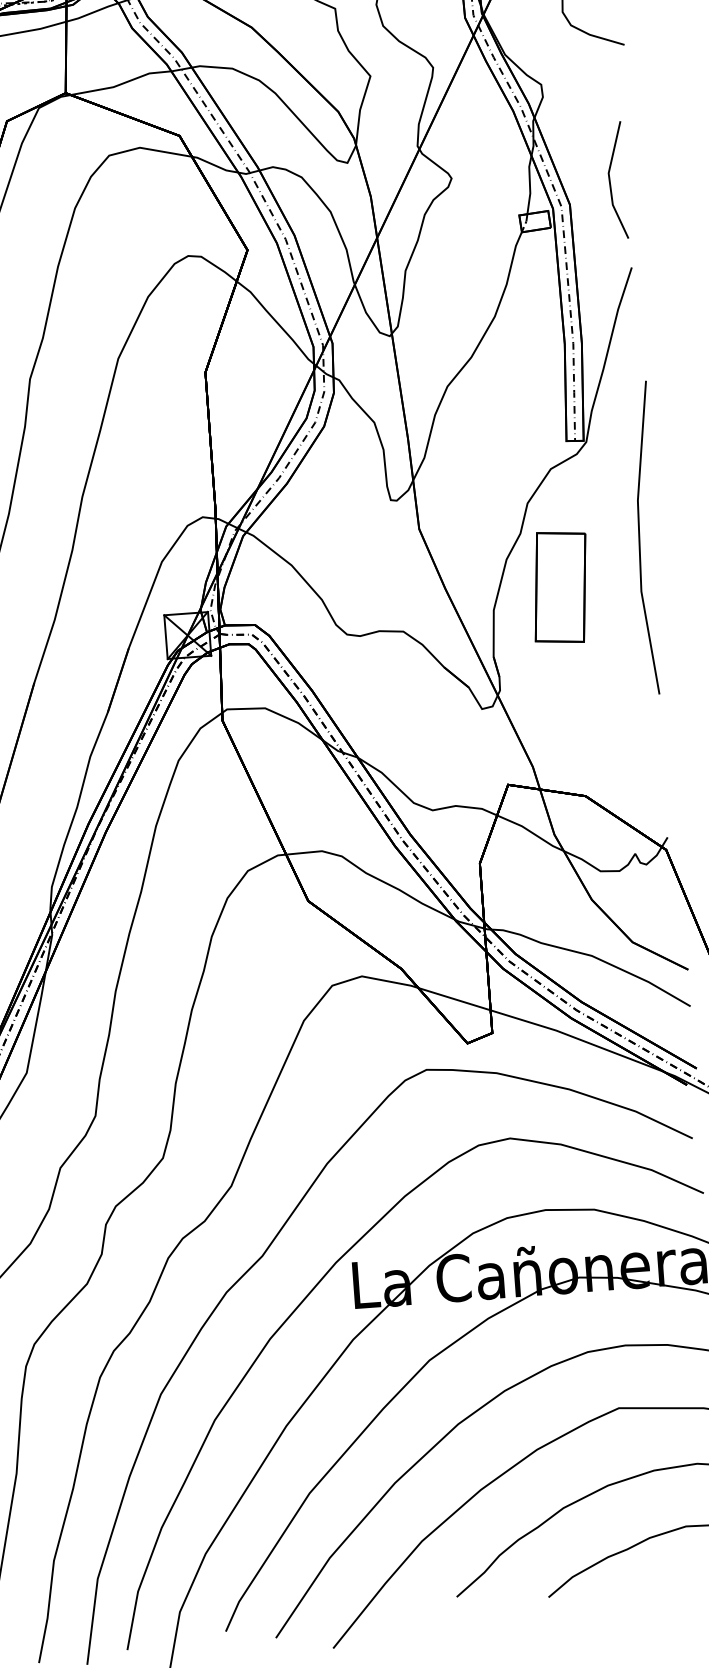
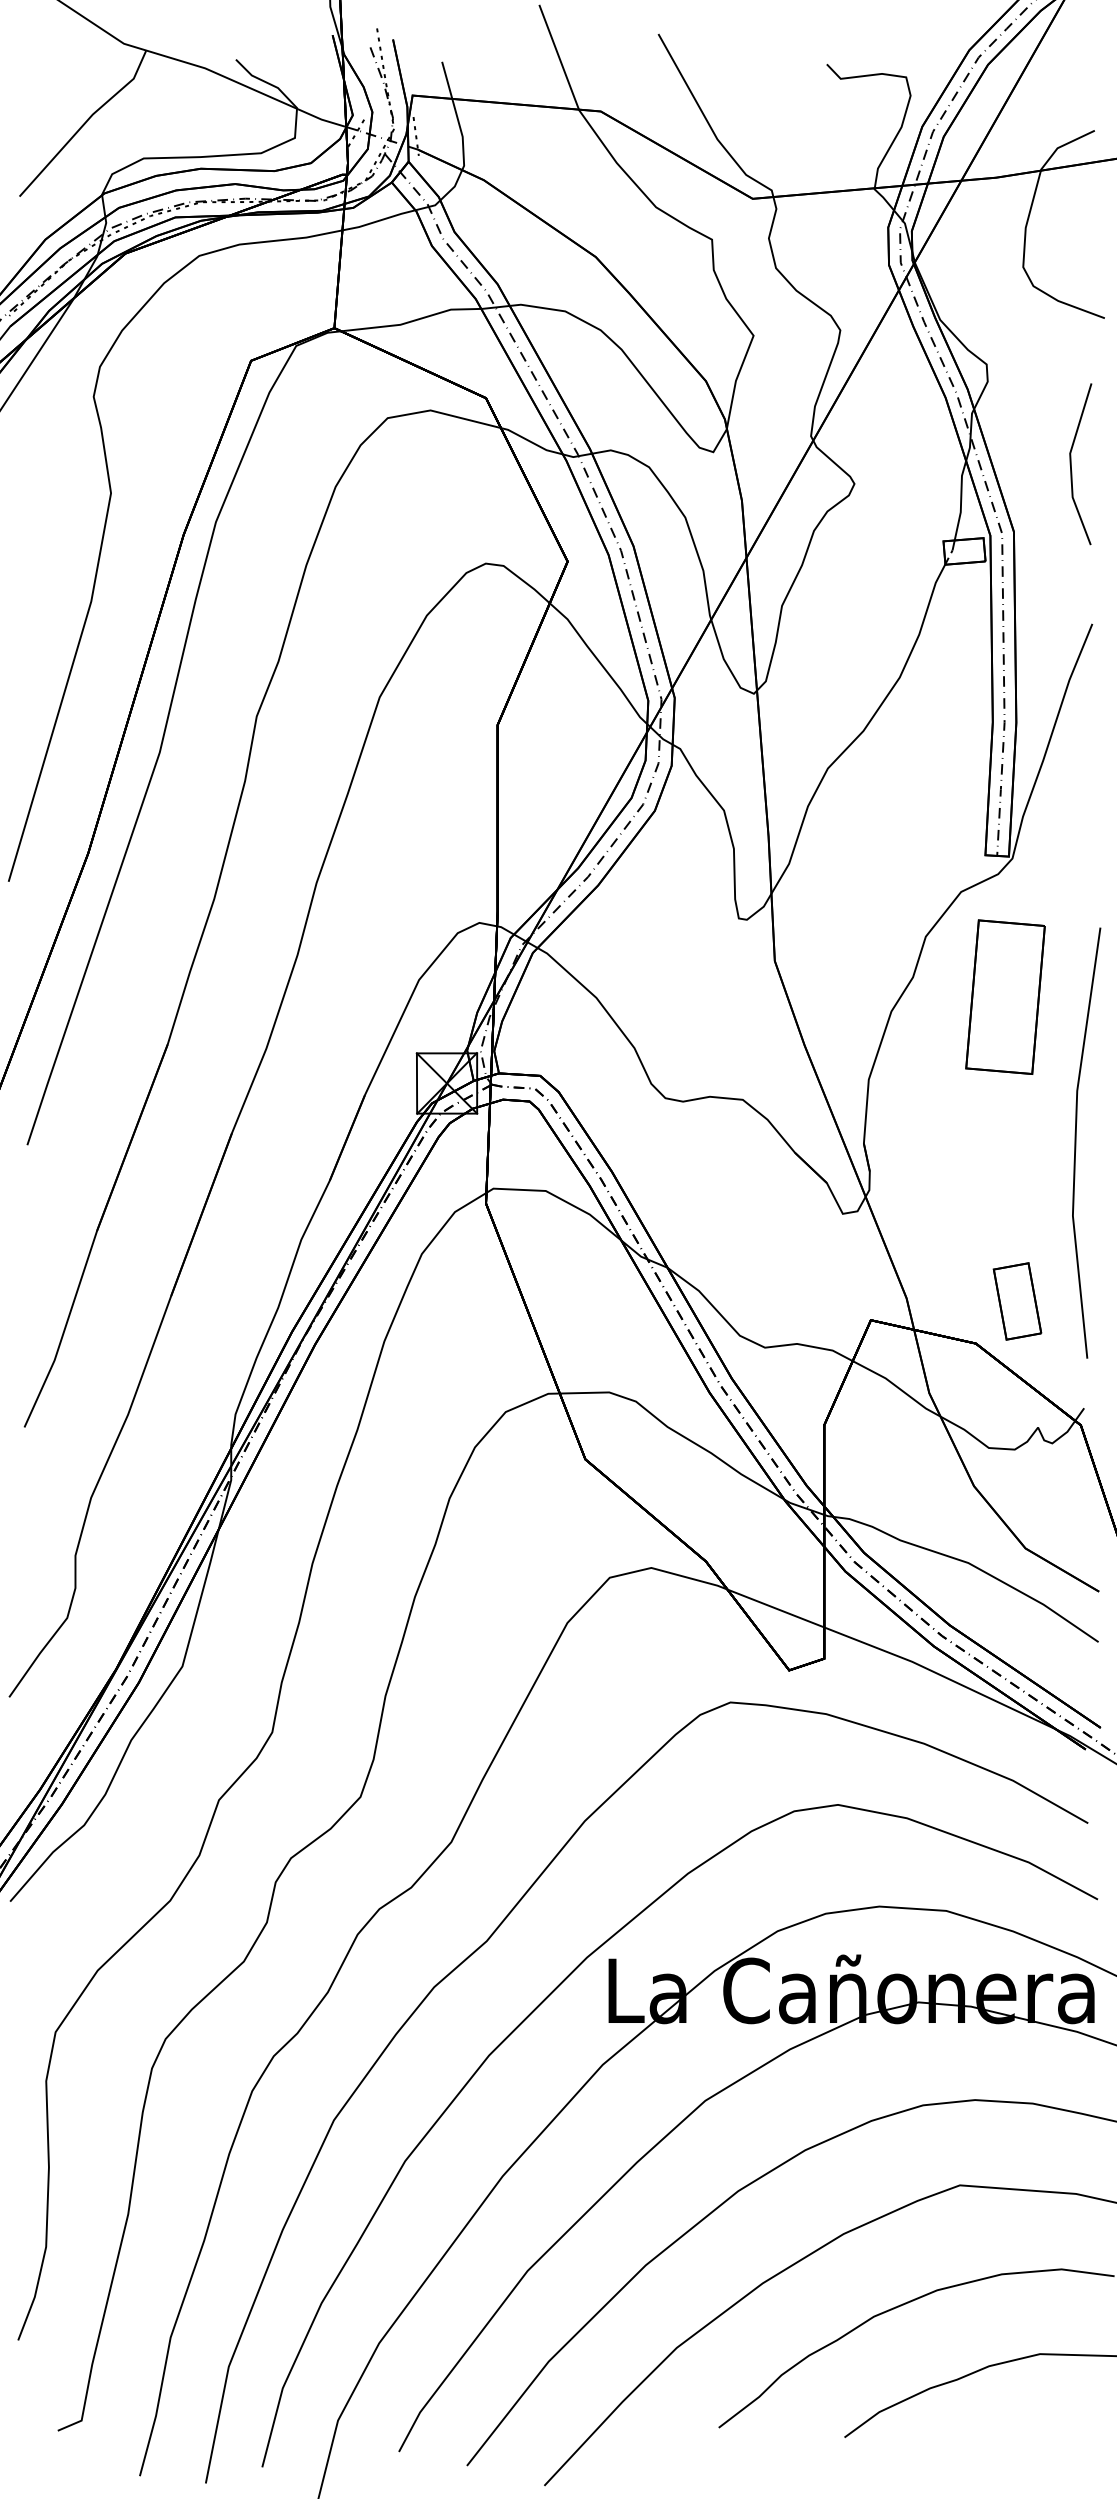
line: (610, 181) -> (1071, 464), moved
line: (640, 538) -> (1076, 1142), moved
part: (560, 587) -> (1005, 996), moved
part: (613, 763) -> (1017, 1301), added

